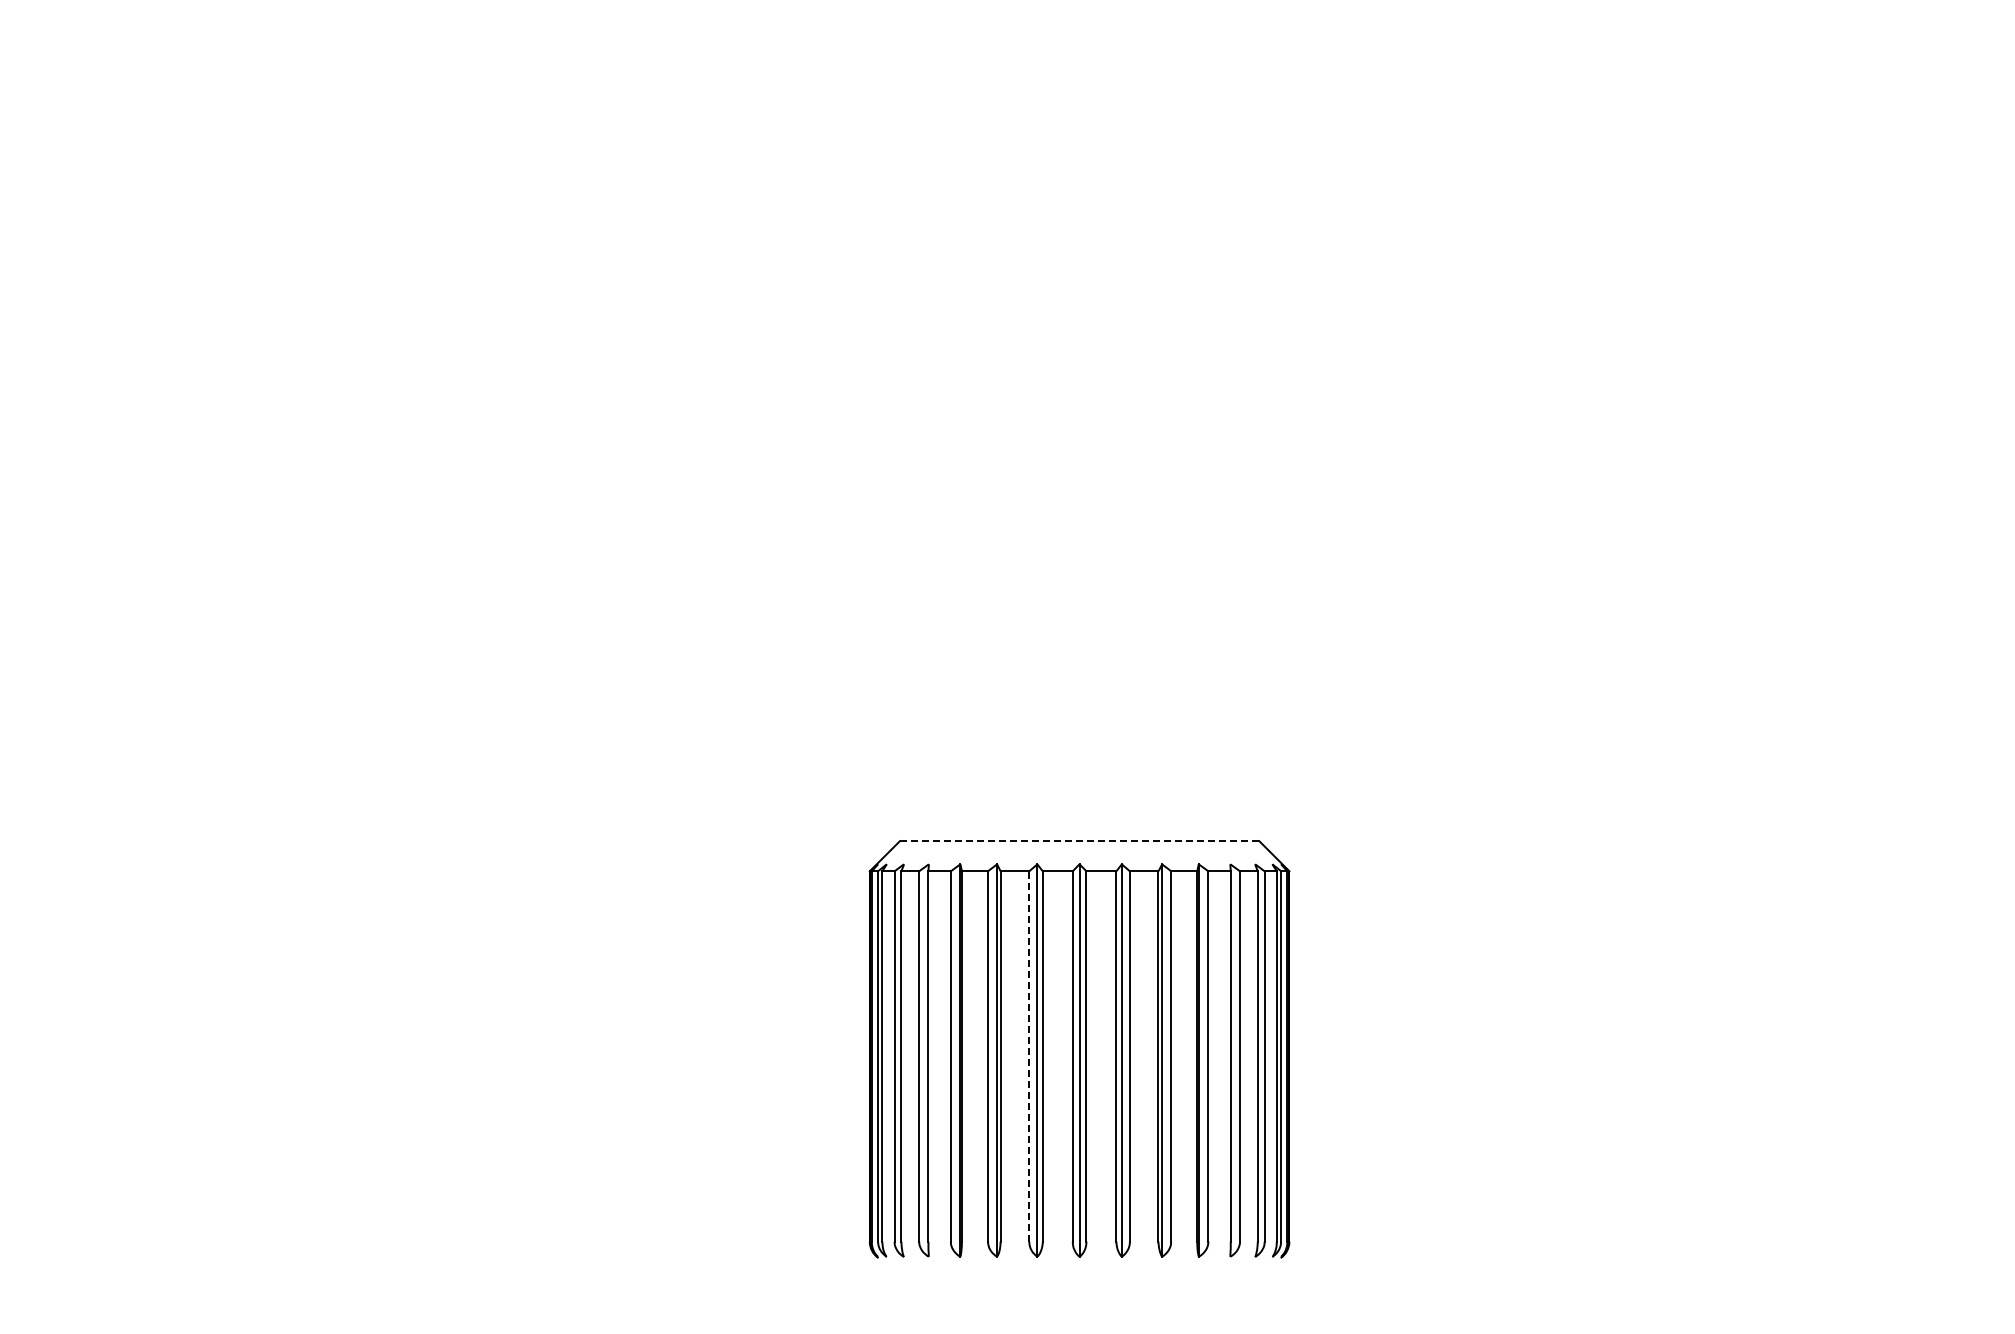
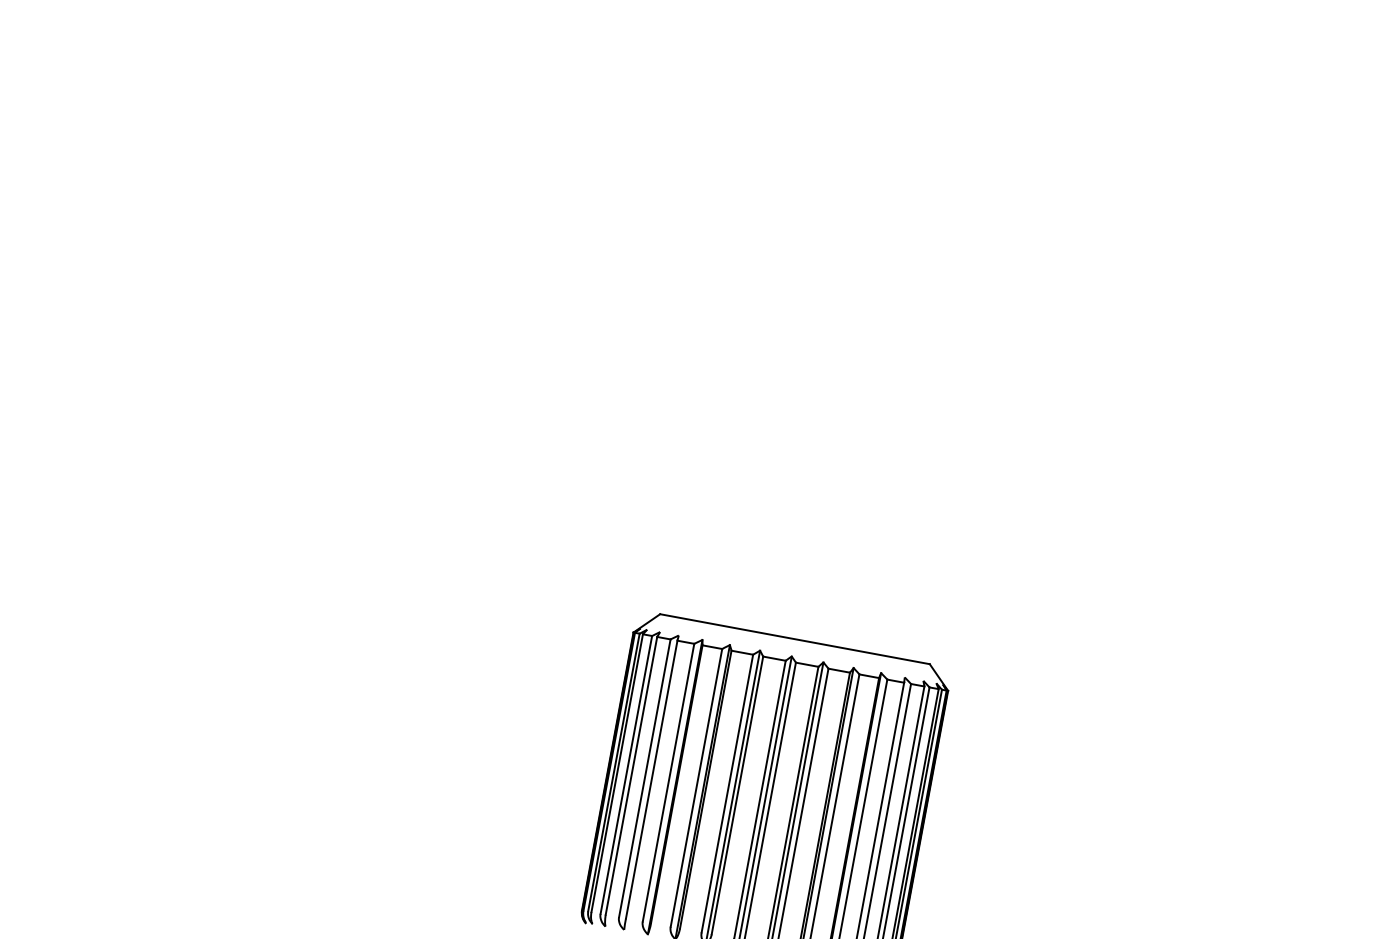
line: (1079, 841) -> (794, 639), dashed -> solid
line: (1029, 1055) -> (727, 792), dashed -> solid

